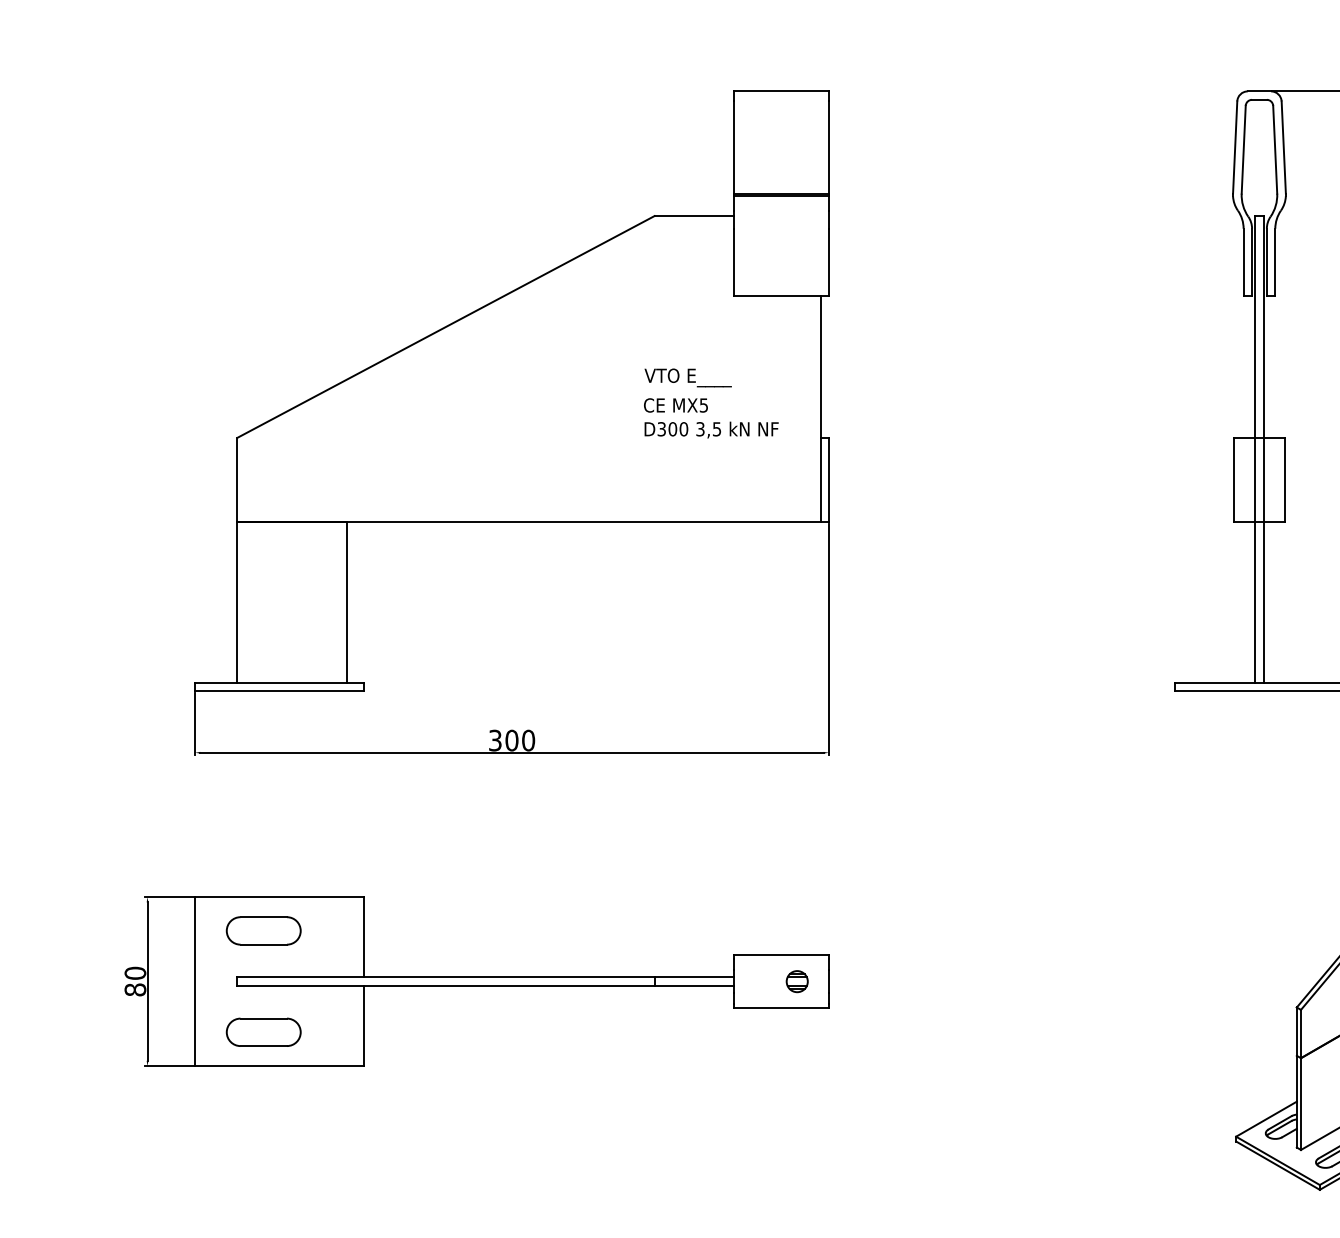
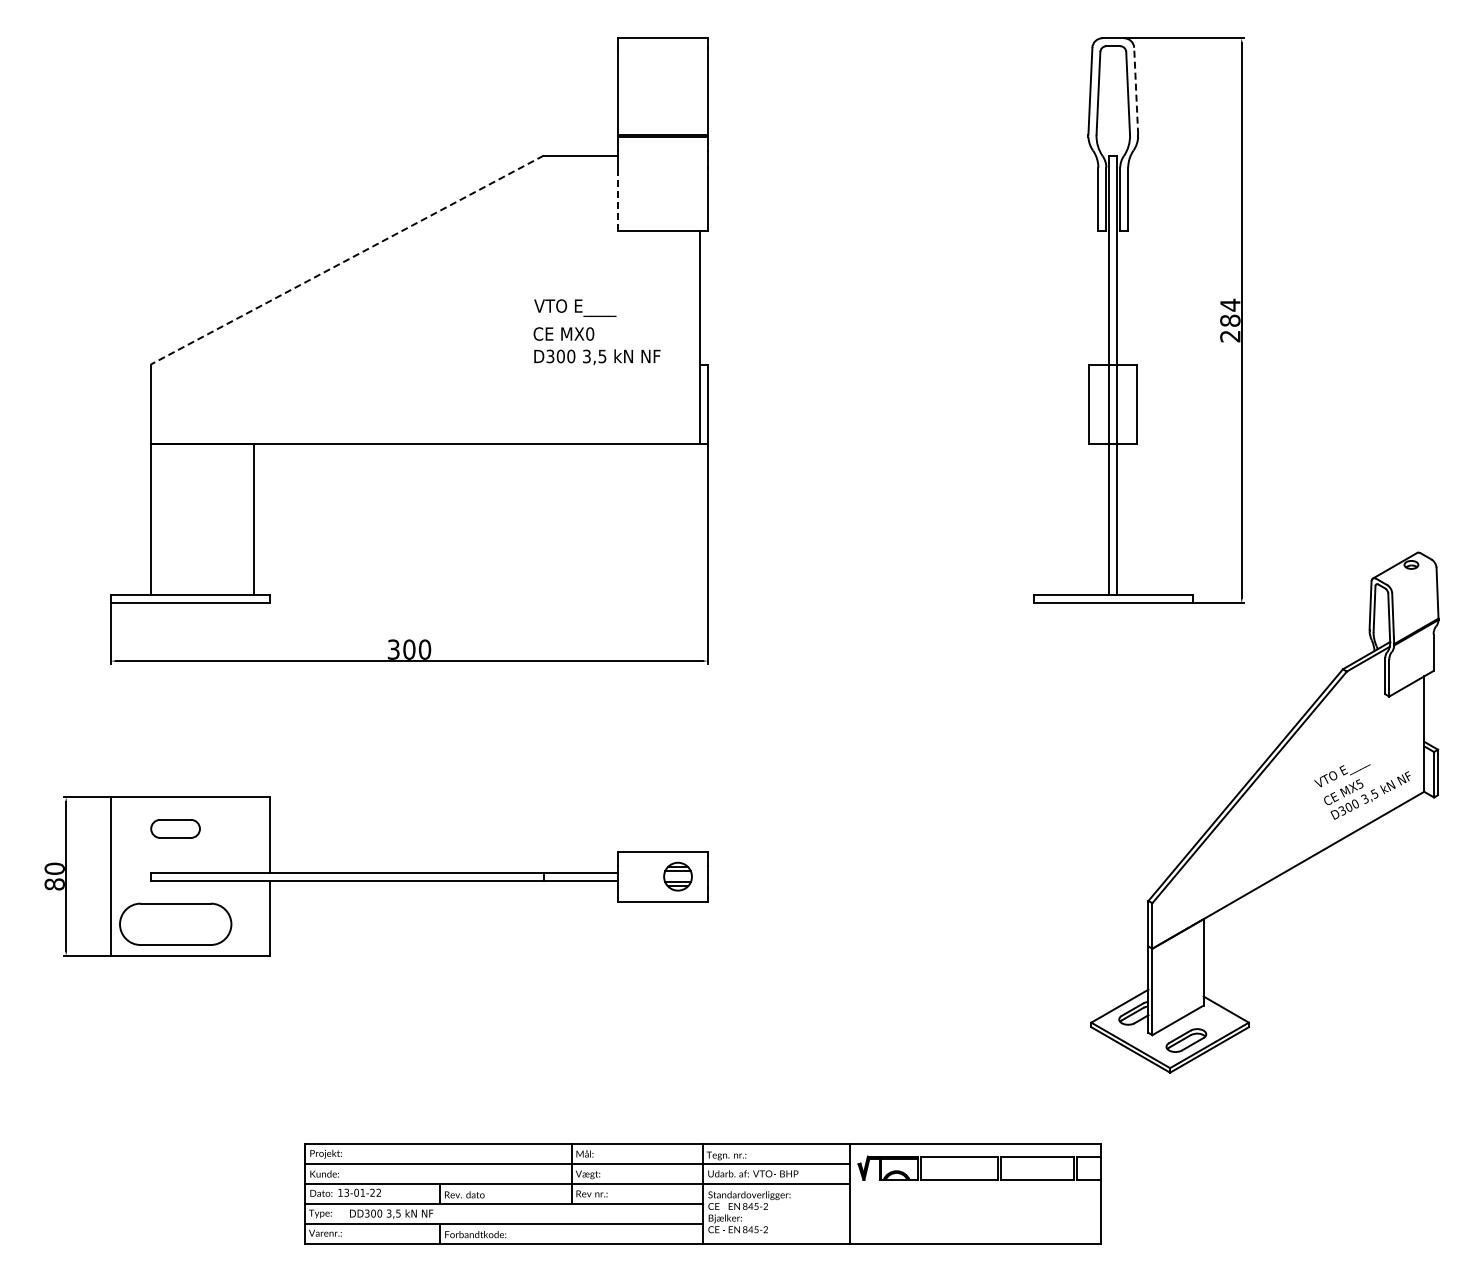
line: (1284, 146) -> (1136, 90), solid -> dashed
line: (734, 262) -> (618, 199), solid -> dashed
line: (446, 327) -> (347, 260), solid -> dashed
text: (704, 404) -> (590, 333), MX5 -> MX0
part: (263, 930) -> (175, 828), size x0.7
part: (796, 981) -> (677, 876), size x1.4
part: (263, 1032) -> (175, 924), size x1.6

